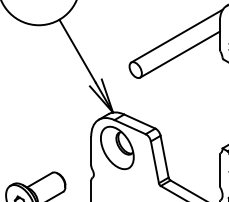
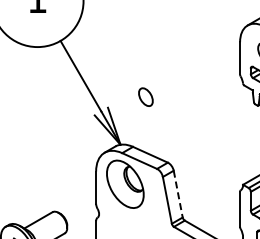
line: (177, 35) -> (192, 58), removed
line: (180, 54) -> (195, 79), removed
line: (164, 157) -> (178, 194), solid -> dashed

